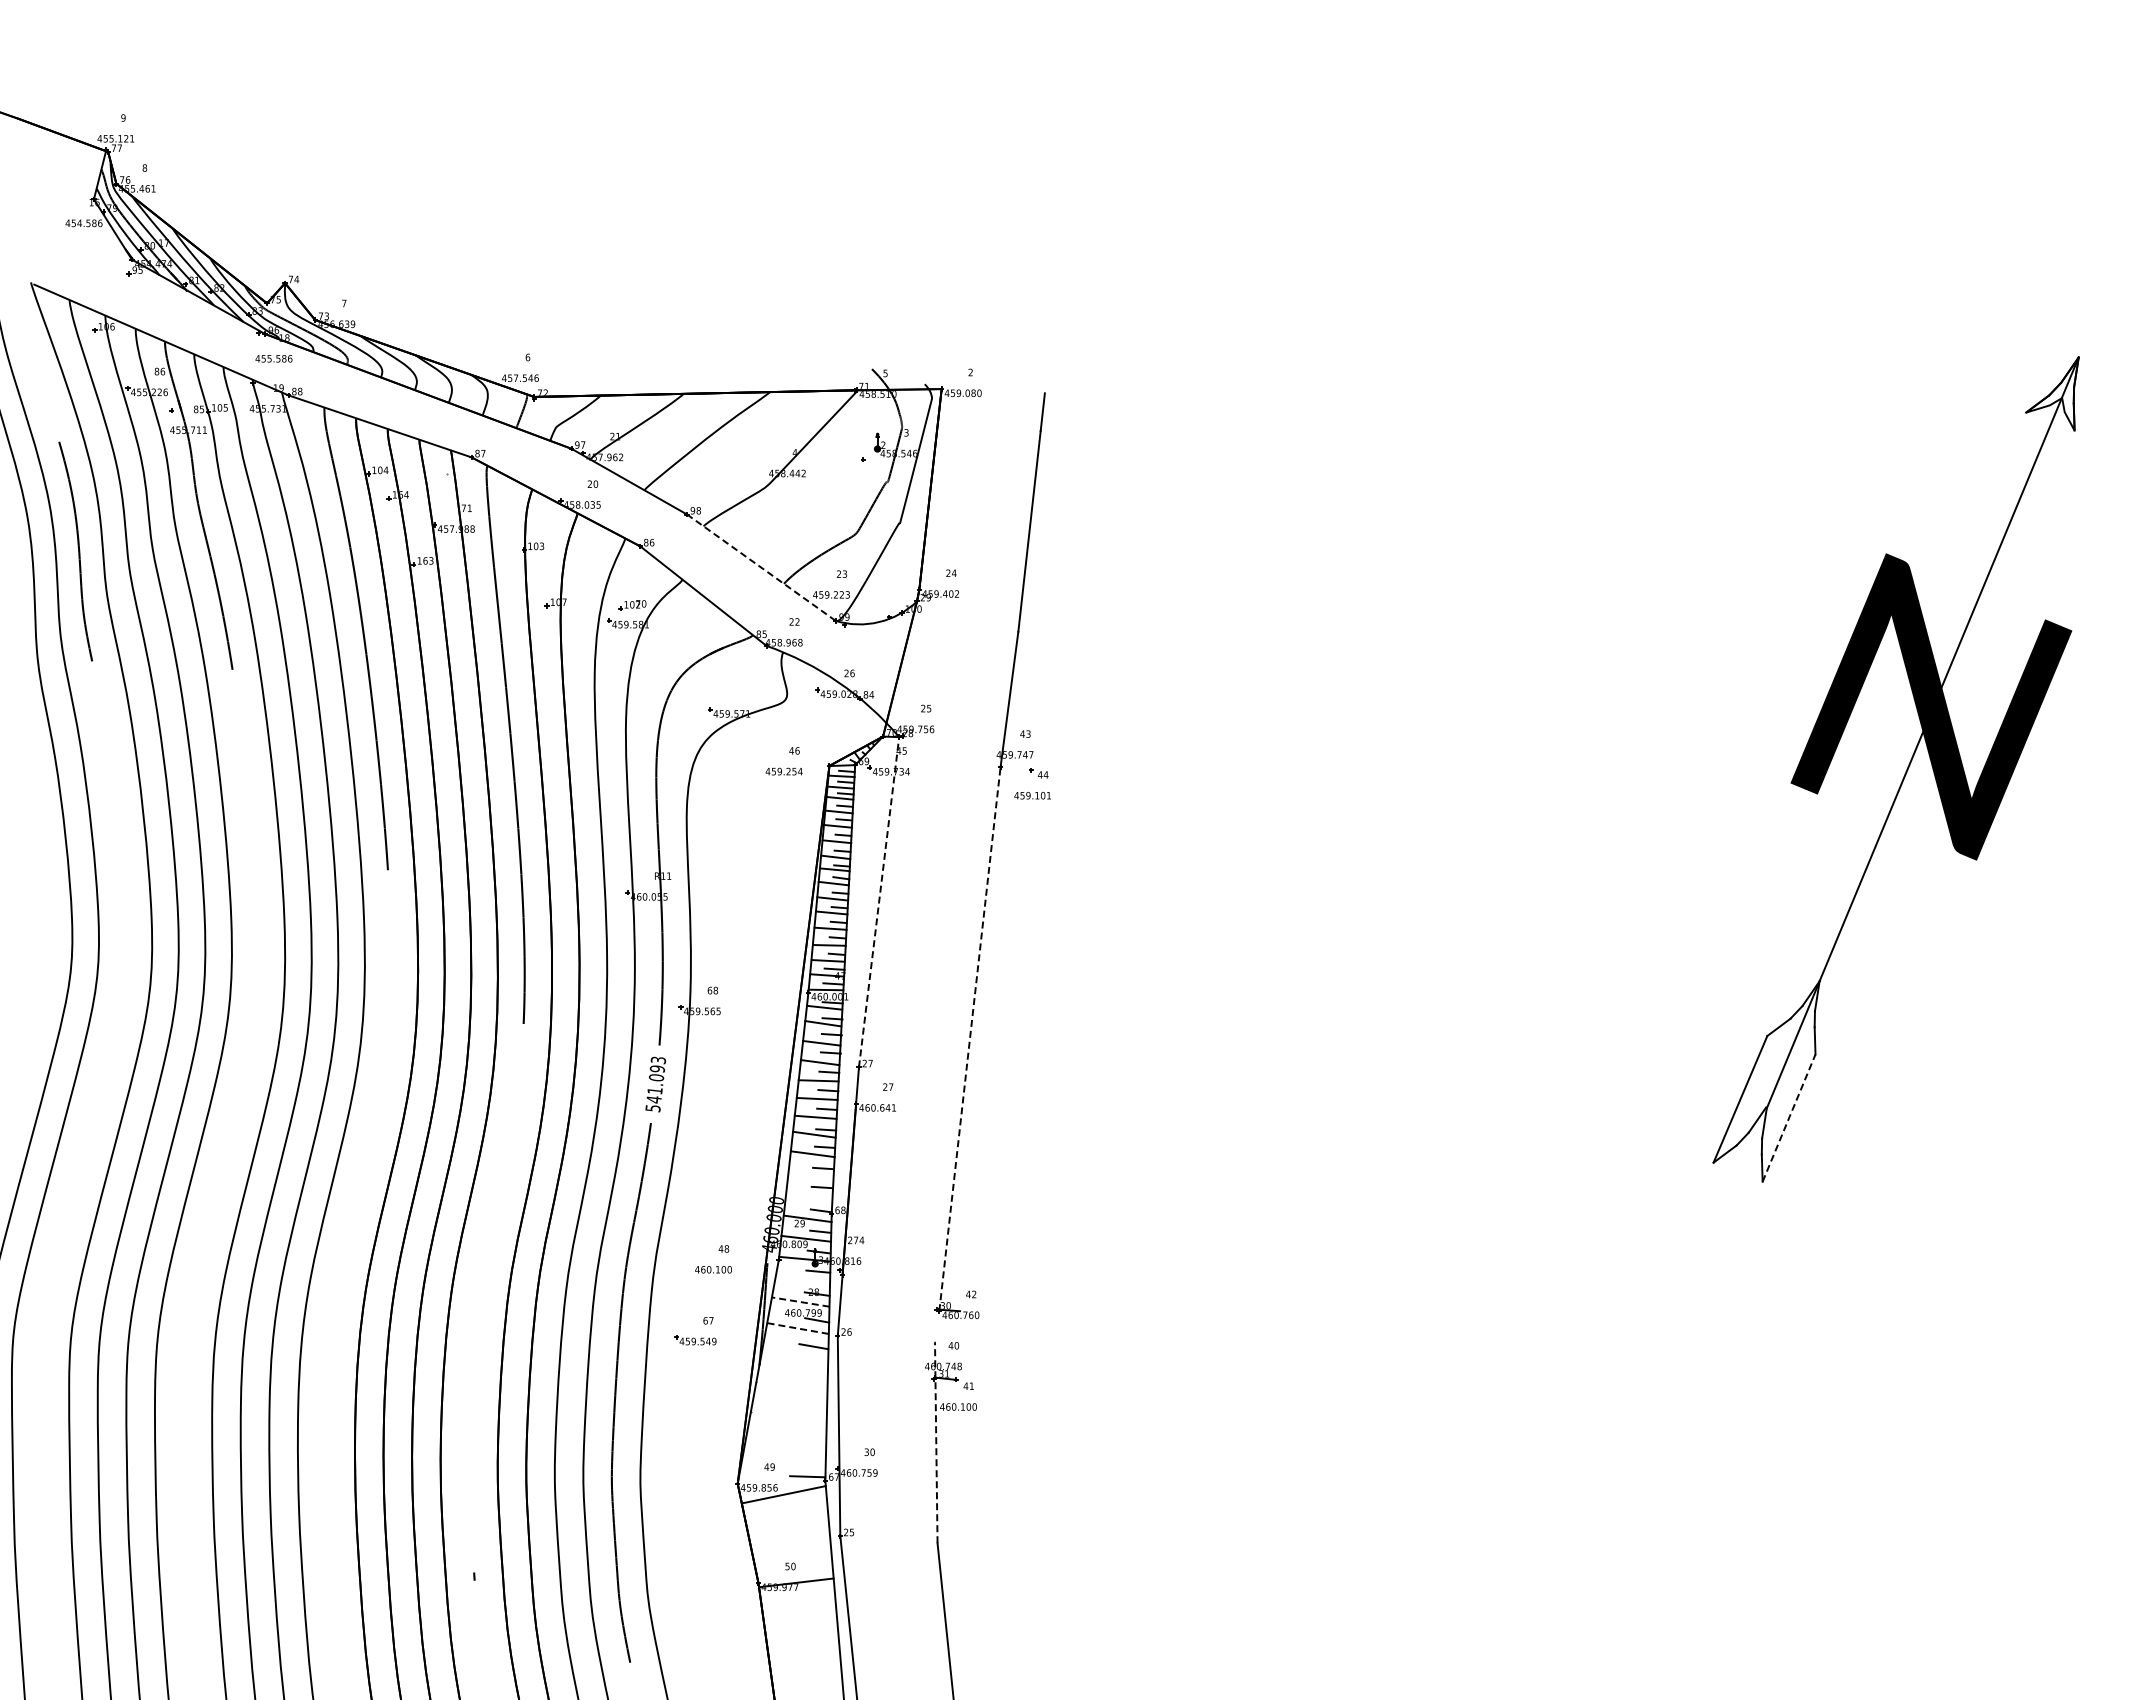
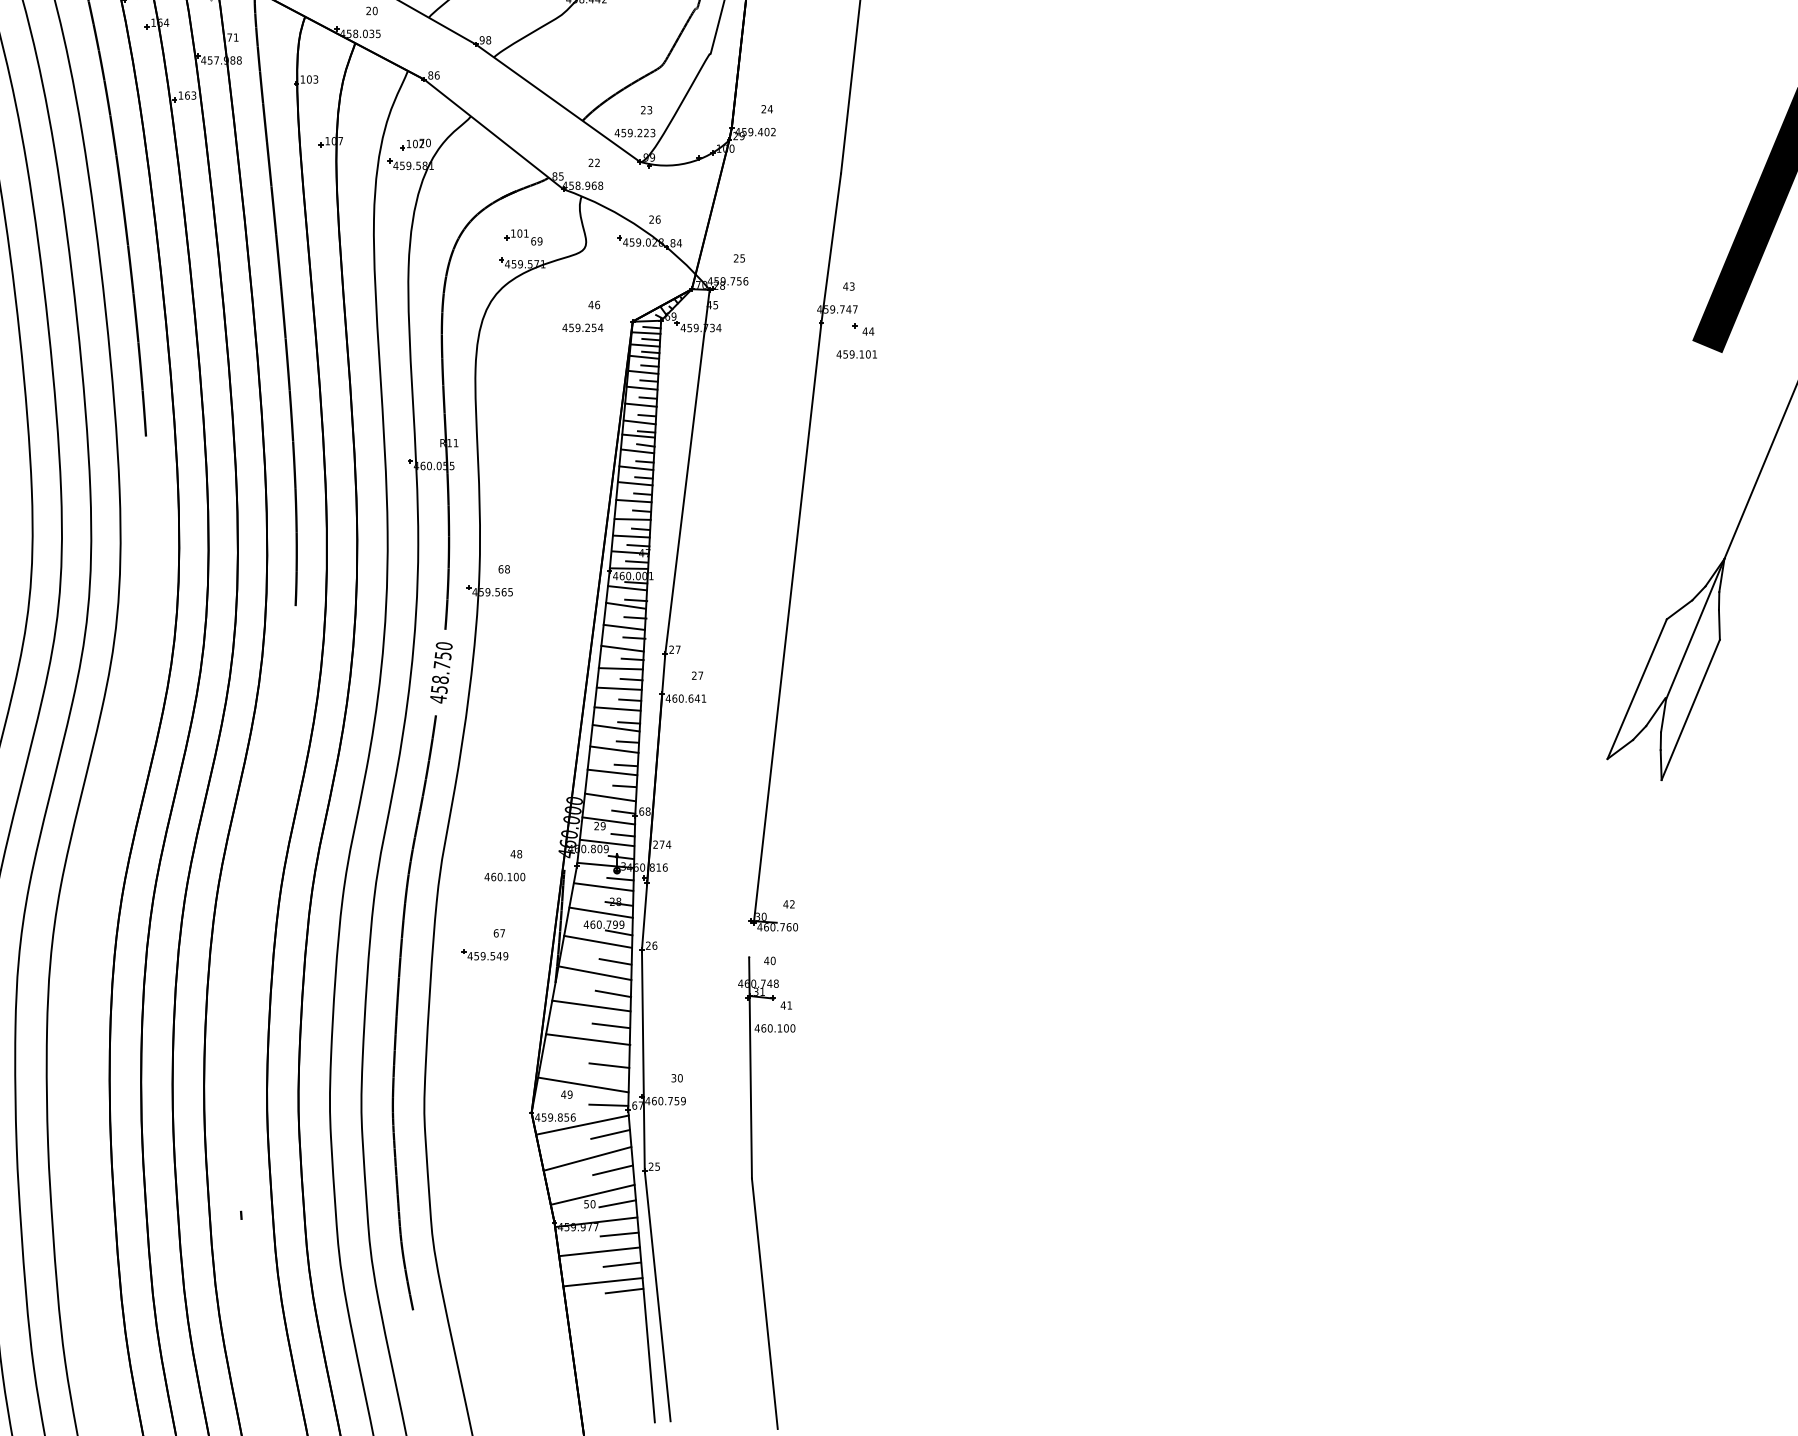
line: (760, 567) -> (556, 102), dashed -> solid
part: (730, 689) -> (523, 237), added
line: (879, 901) -> (687, 471), dashed -> solid
line: (969, 1039) -> (787, 623), dashed -> solid
text: (655, 1084) -> (440, 672), 541.093 -> 458.750
line: (1789, 1118) -> (1691, 710), dashed -> solid
line: (810, 1174) -> (611, 772), added
line: (809, 1197) -> (610, 797), added
line: (802, 1278) -> (603, 886), added
line: (800, 1302) -> (600, 913), dashed -> solid
line: (797, 1328) -> (597, 941), dashed -> solid
line: (795, 1356) -> (595, 972), added
line: (811, 1375) -> (612, 993), added
line: (791, 1386) -> (590, 1005), added
line: (809, 1404) -> (610, 1025), added
line: (788, 1417) -> (587, 1039), added
line: (808, 1440) -> (609, 1065), added
line: (936, 1442) -> (750, 1067), dashed -> solid
line: (784, 1458) -> (583, 1085), added
line: (808, 1503) -> (609, 1134), added
line: (788, 1525) -> (587, 1159), added
line: (811, 1535) -> (612, 1170), added
line: (793, 1557) -> (593, 1194), added
line: (815, 1565) -> (617, 1203), added
line: (817, 1593) -> (619, 1234), added
line: (799, 1609) -> (599, 1251), added
line: (819, 1621) -> (621, 1264), added
line: (802, 1637) -> (603, 1282), added
line: (821, 1645) -> (624, 1291), added

